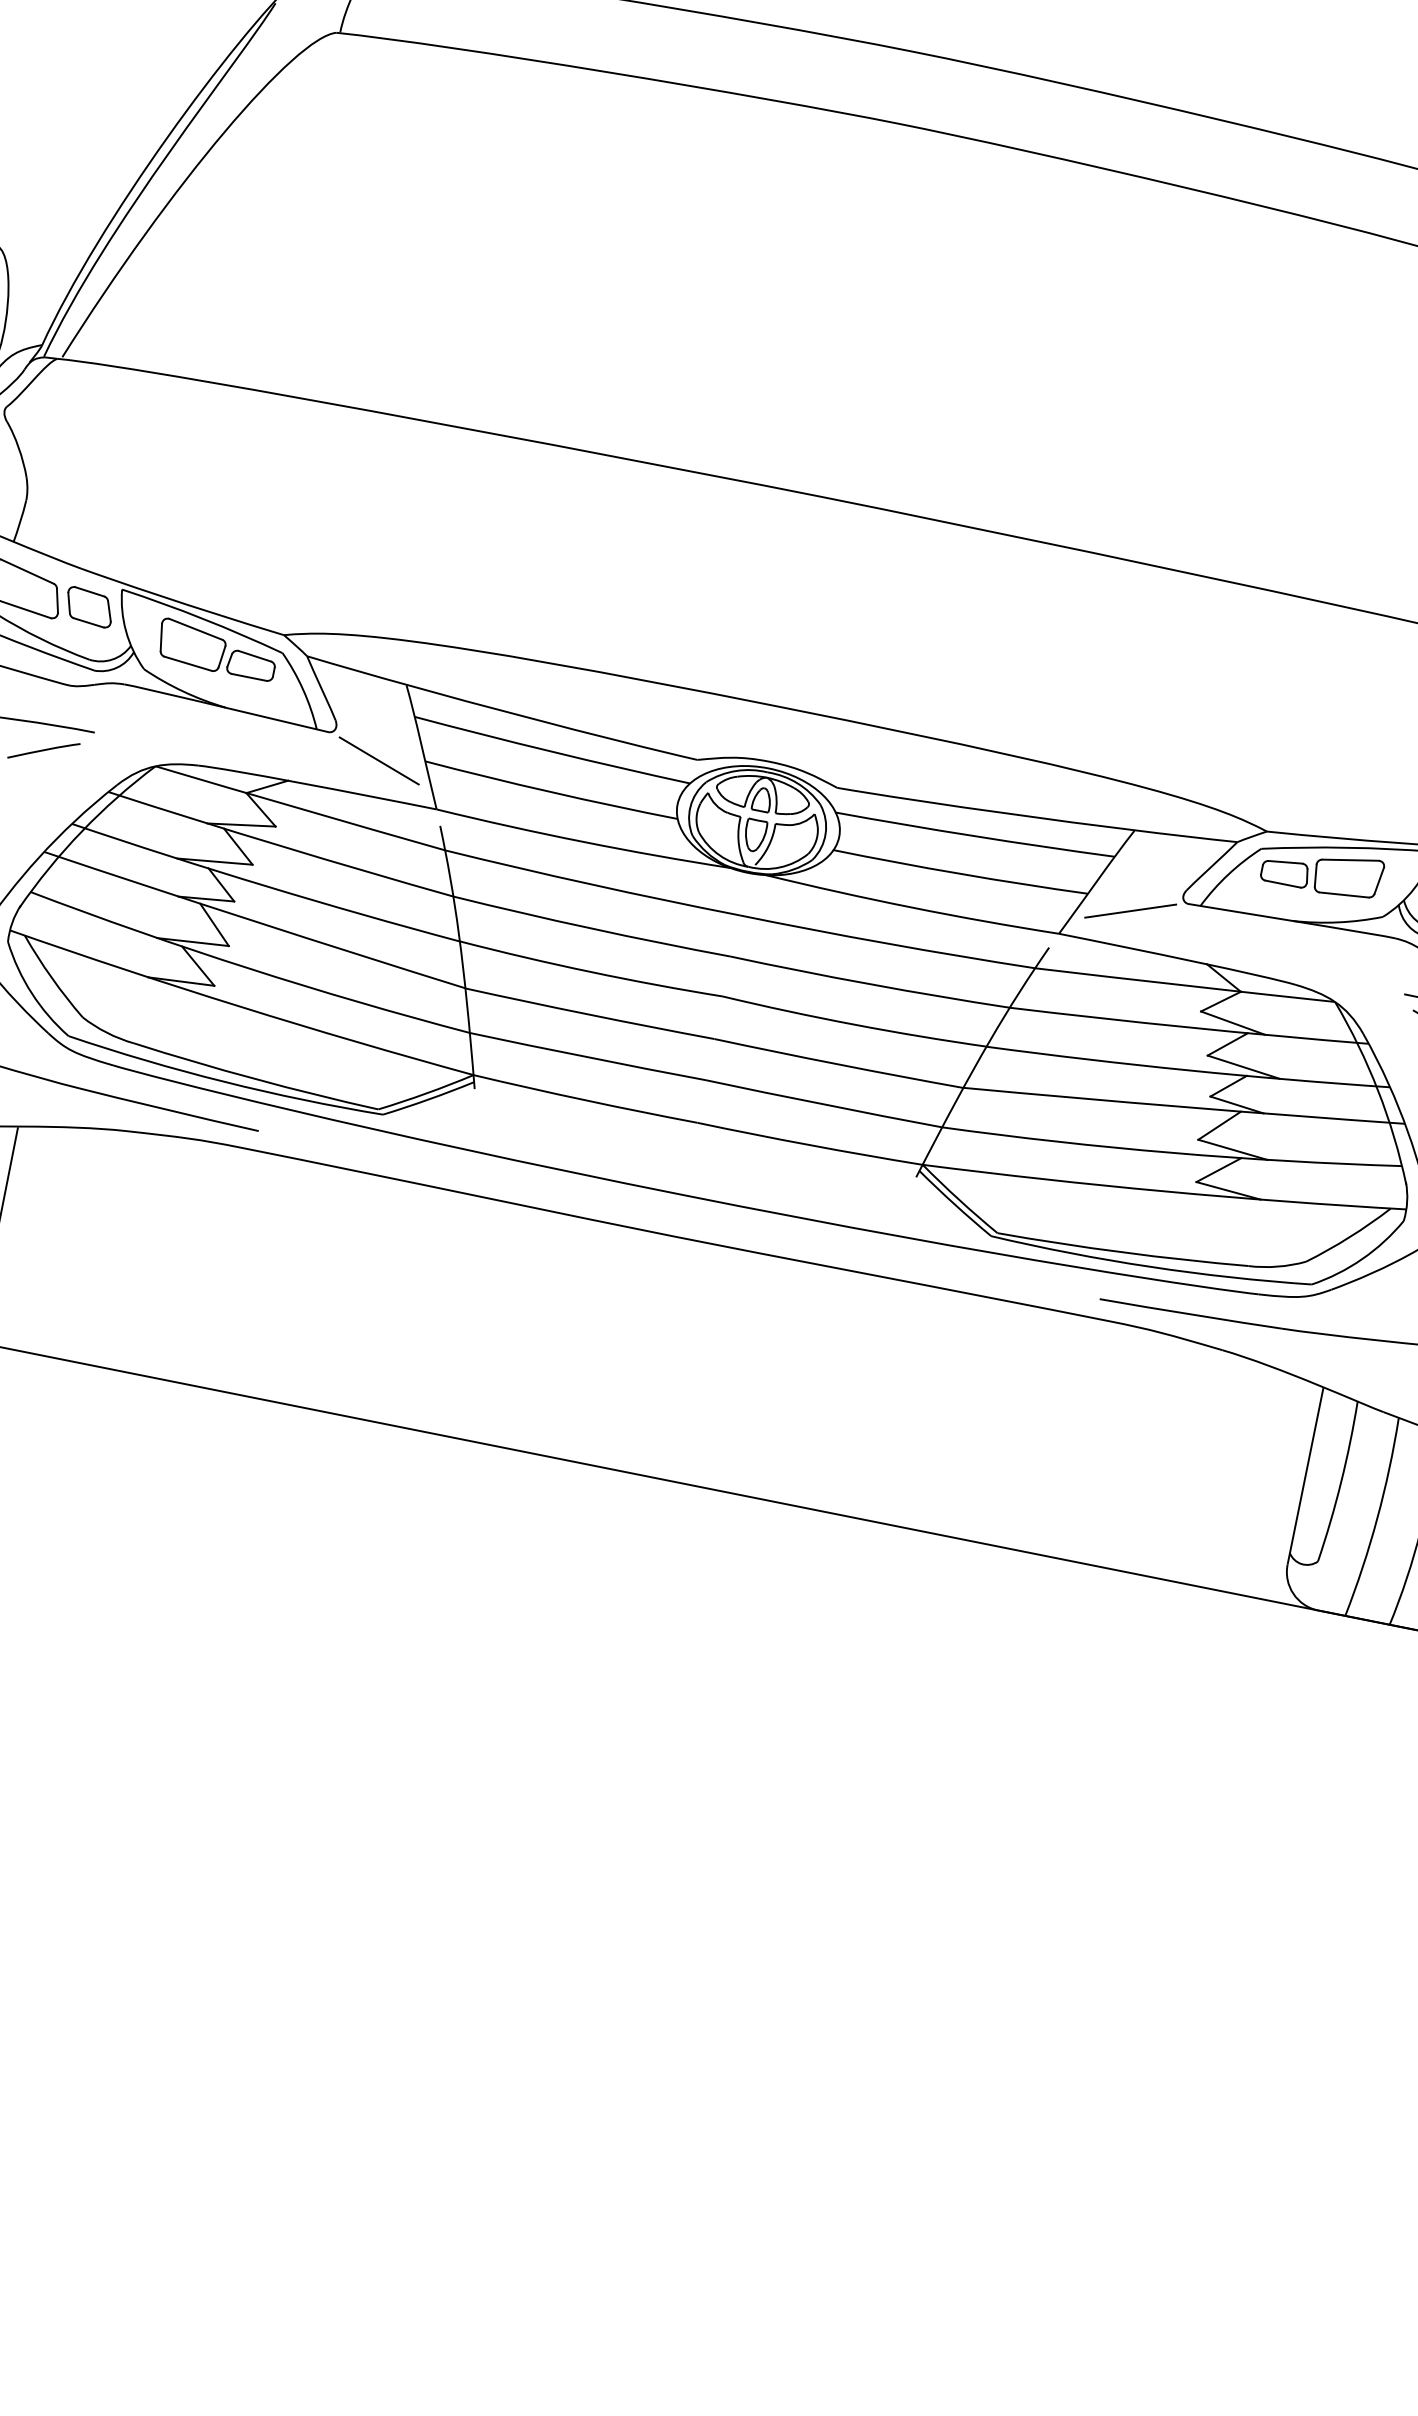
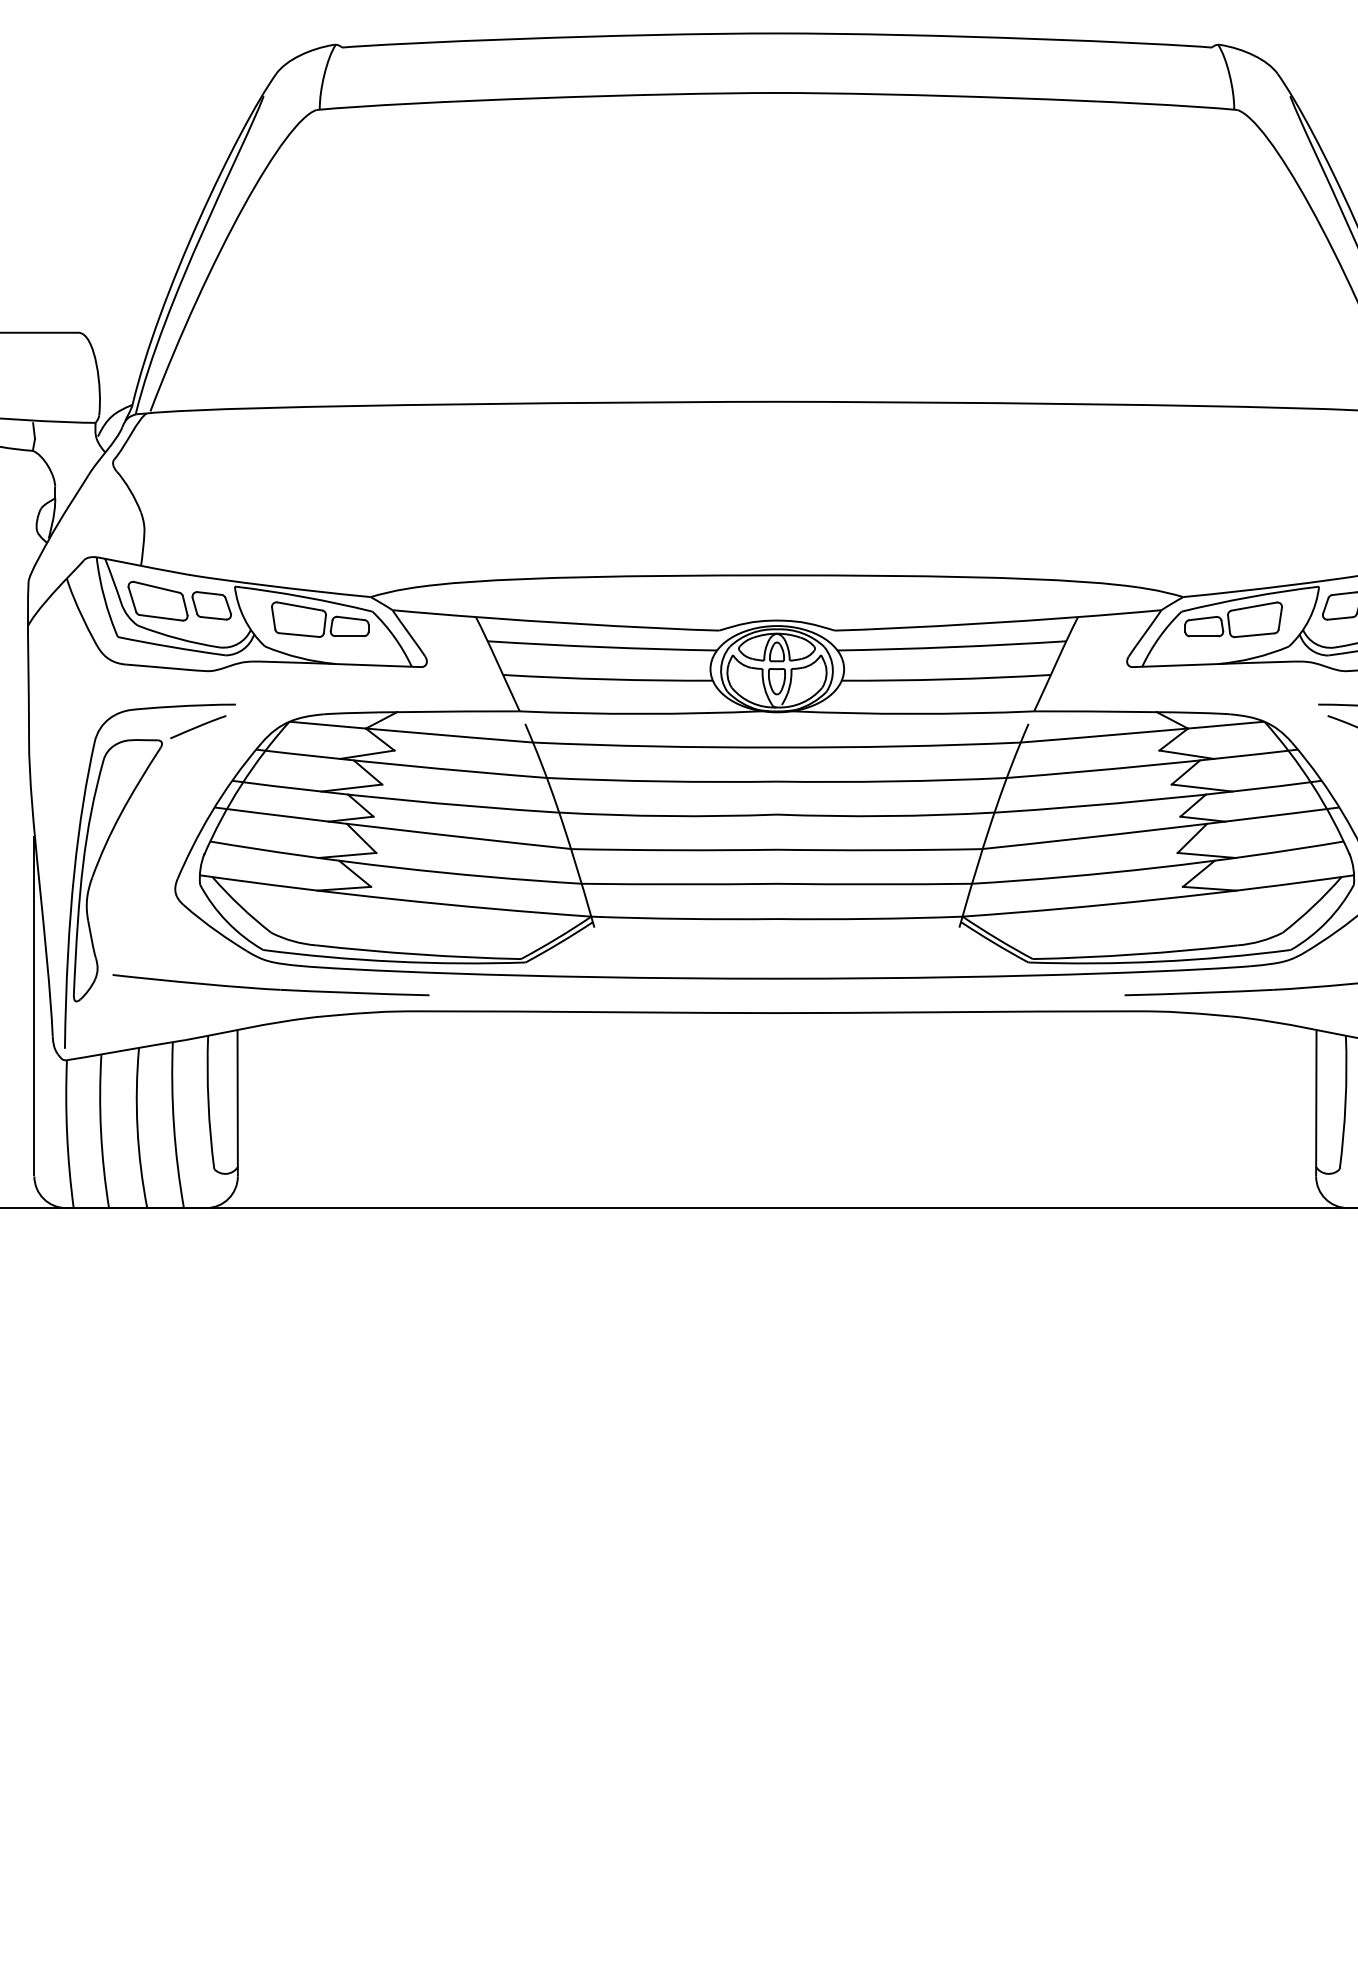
line: (379, 760) -> (466, 681), removed
line: (1130, 910) -> (1087, 681), removed

